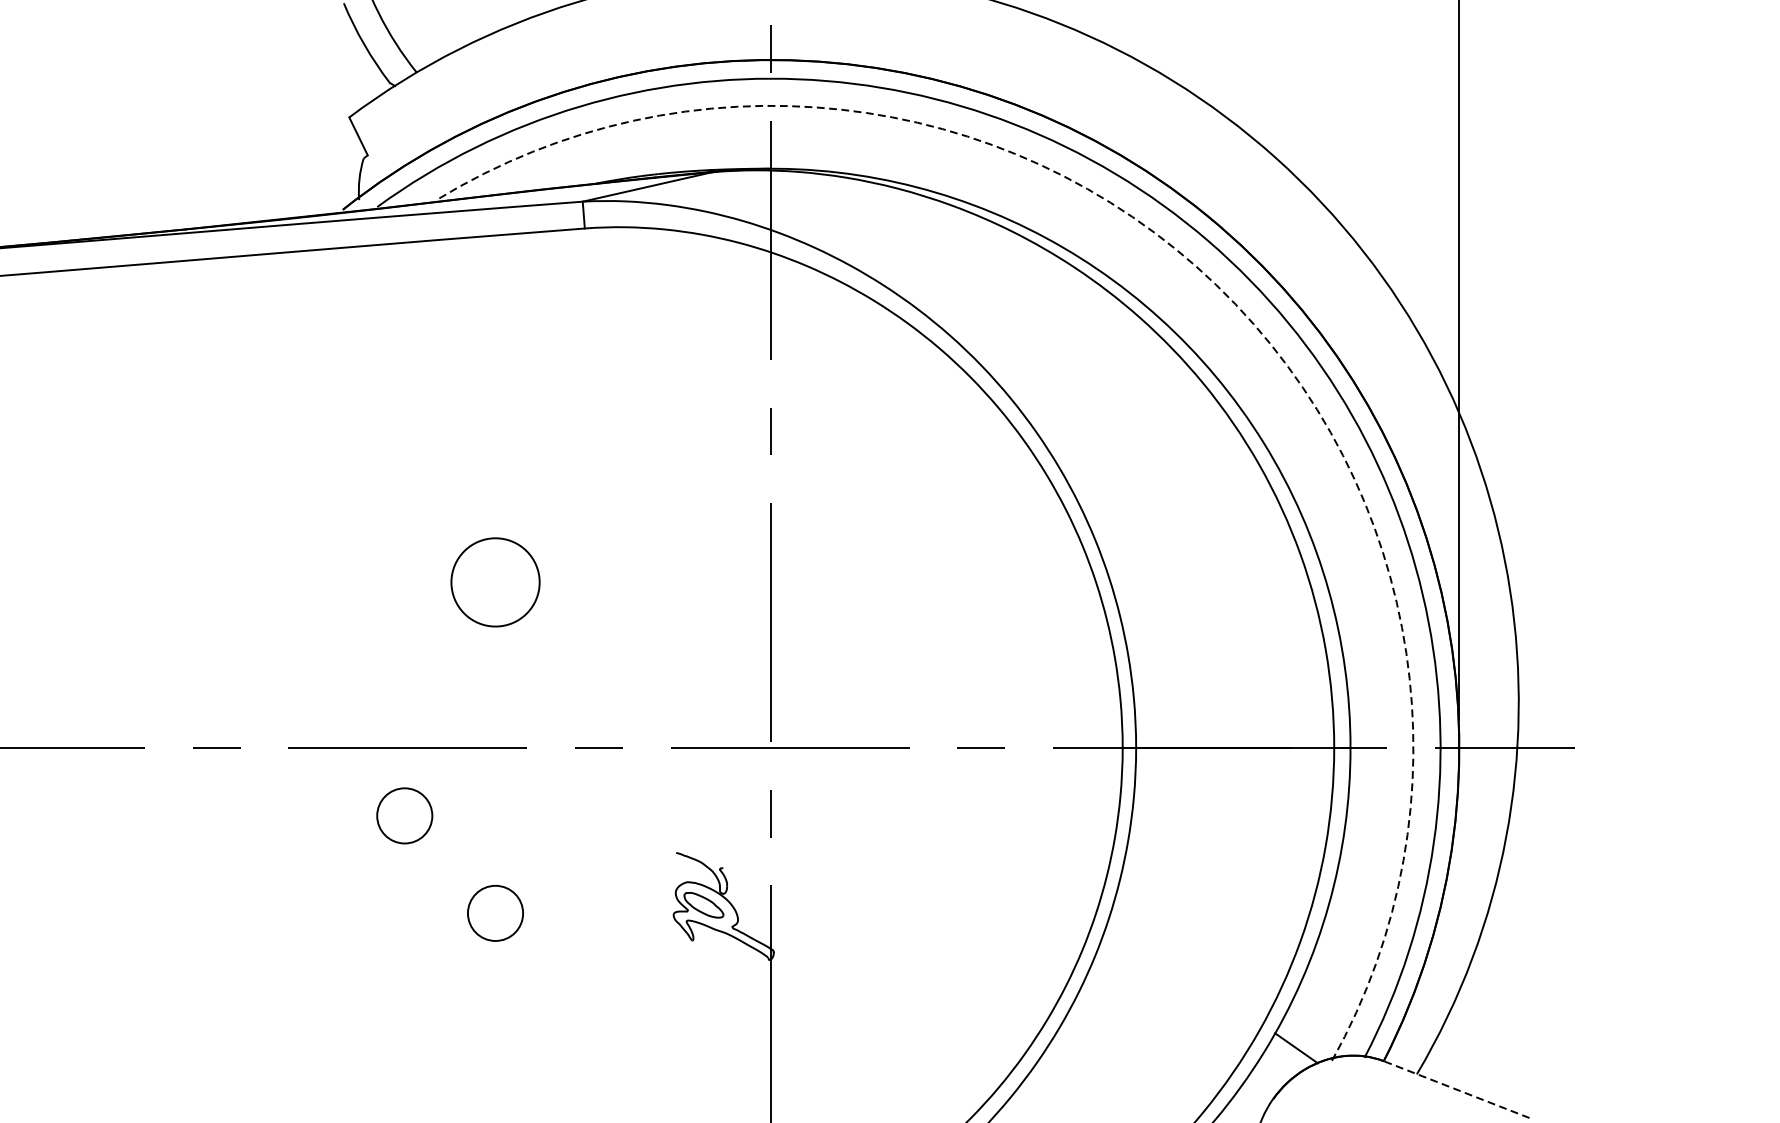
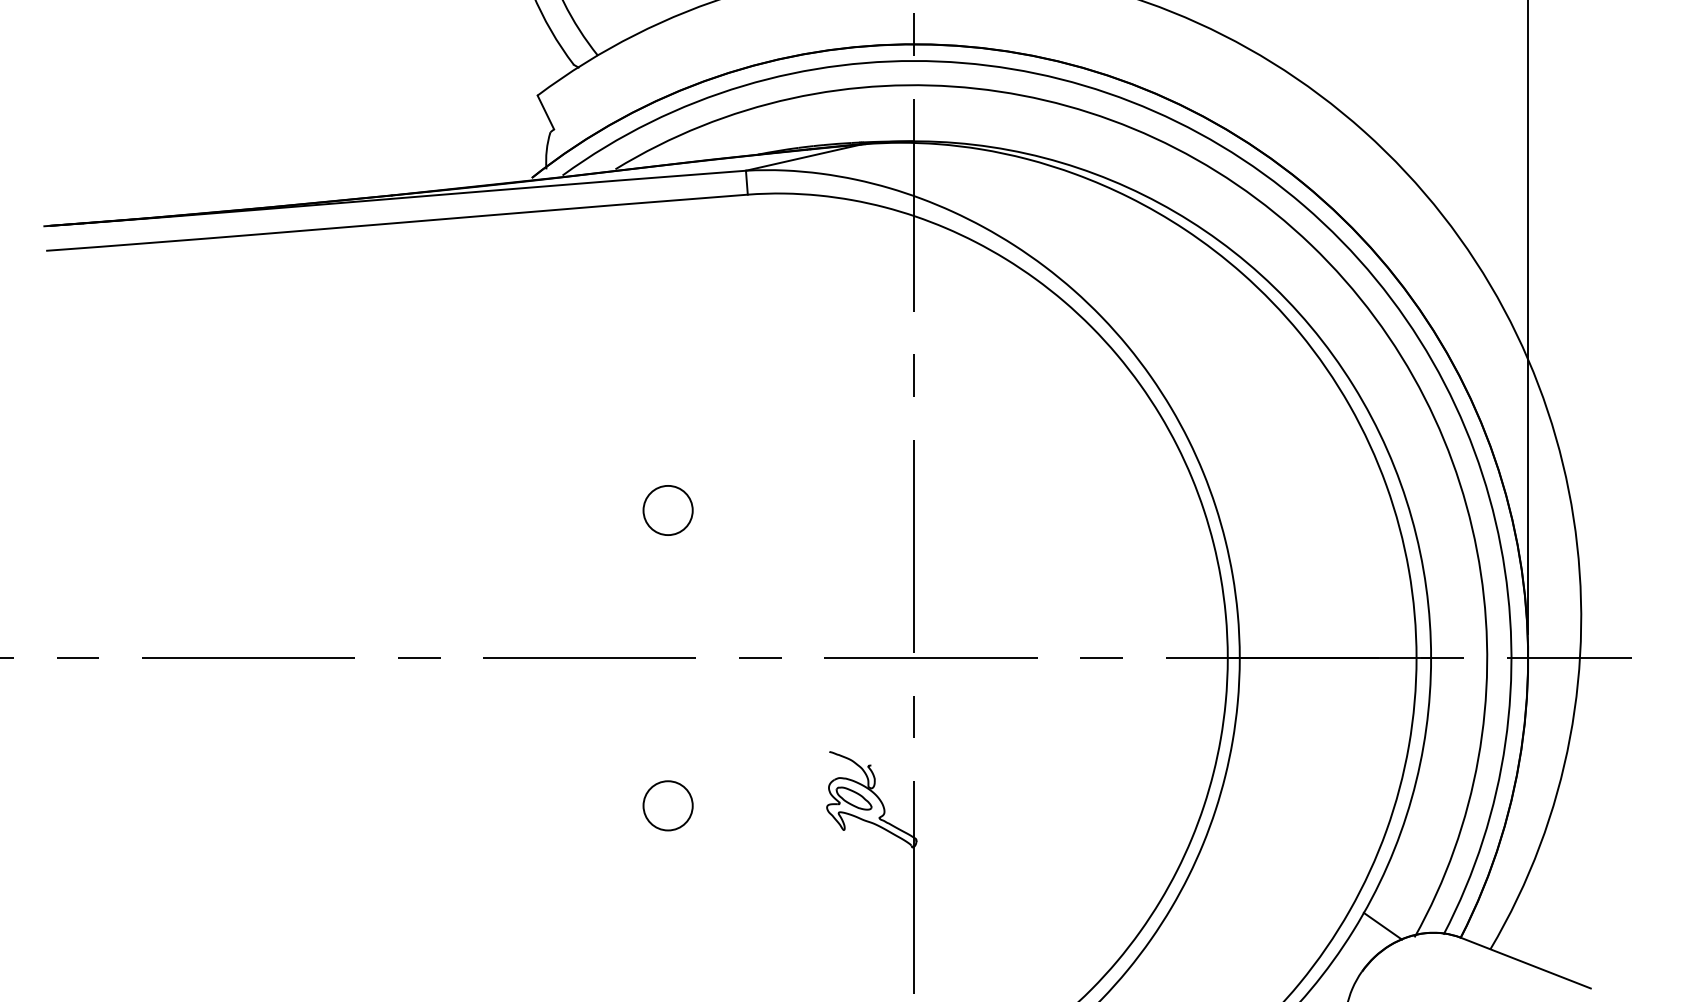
arc: (1216, 285) -> (1311, 245), dashed -> solid
circle: (494, 582) -> (667, 510), size x0.62
circle: (404, 815) -> (586, 718), removed
line: (1456, 1090) -> (1525, 963), dashed -> solid

